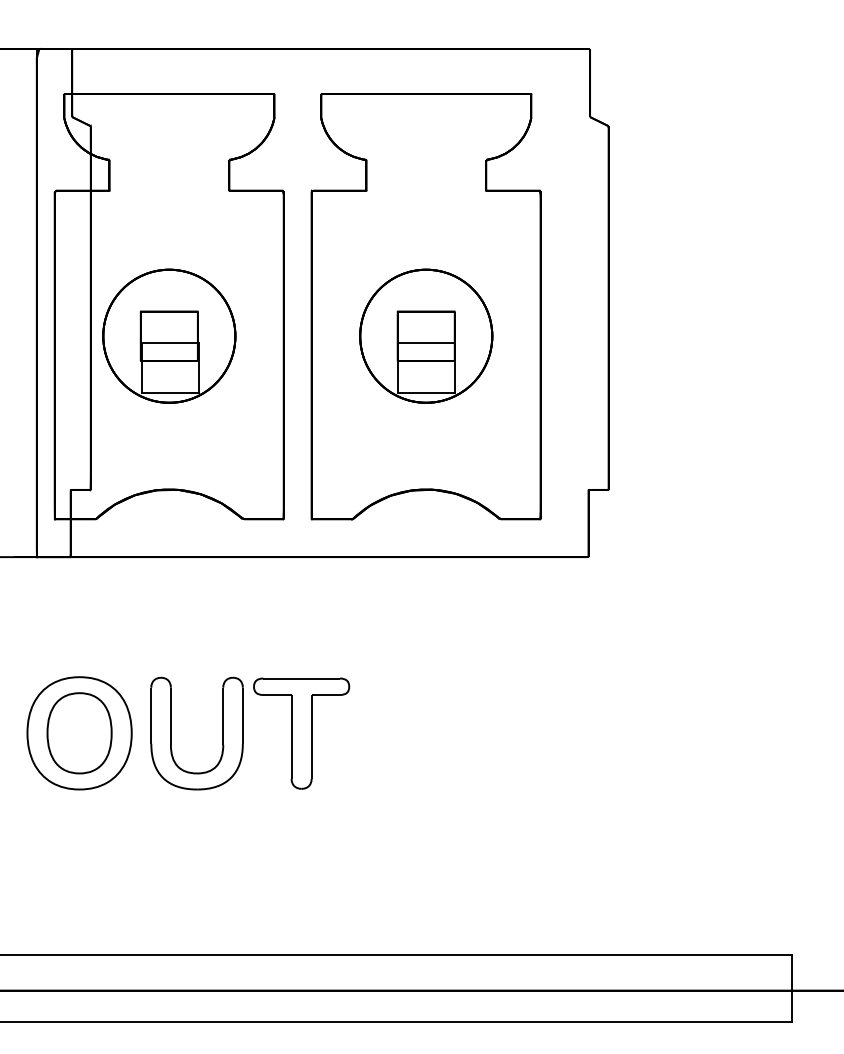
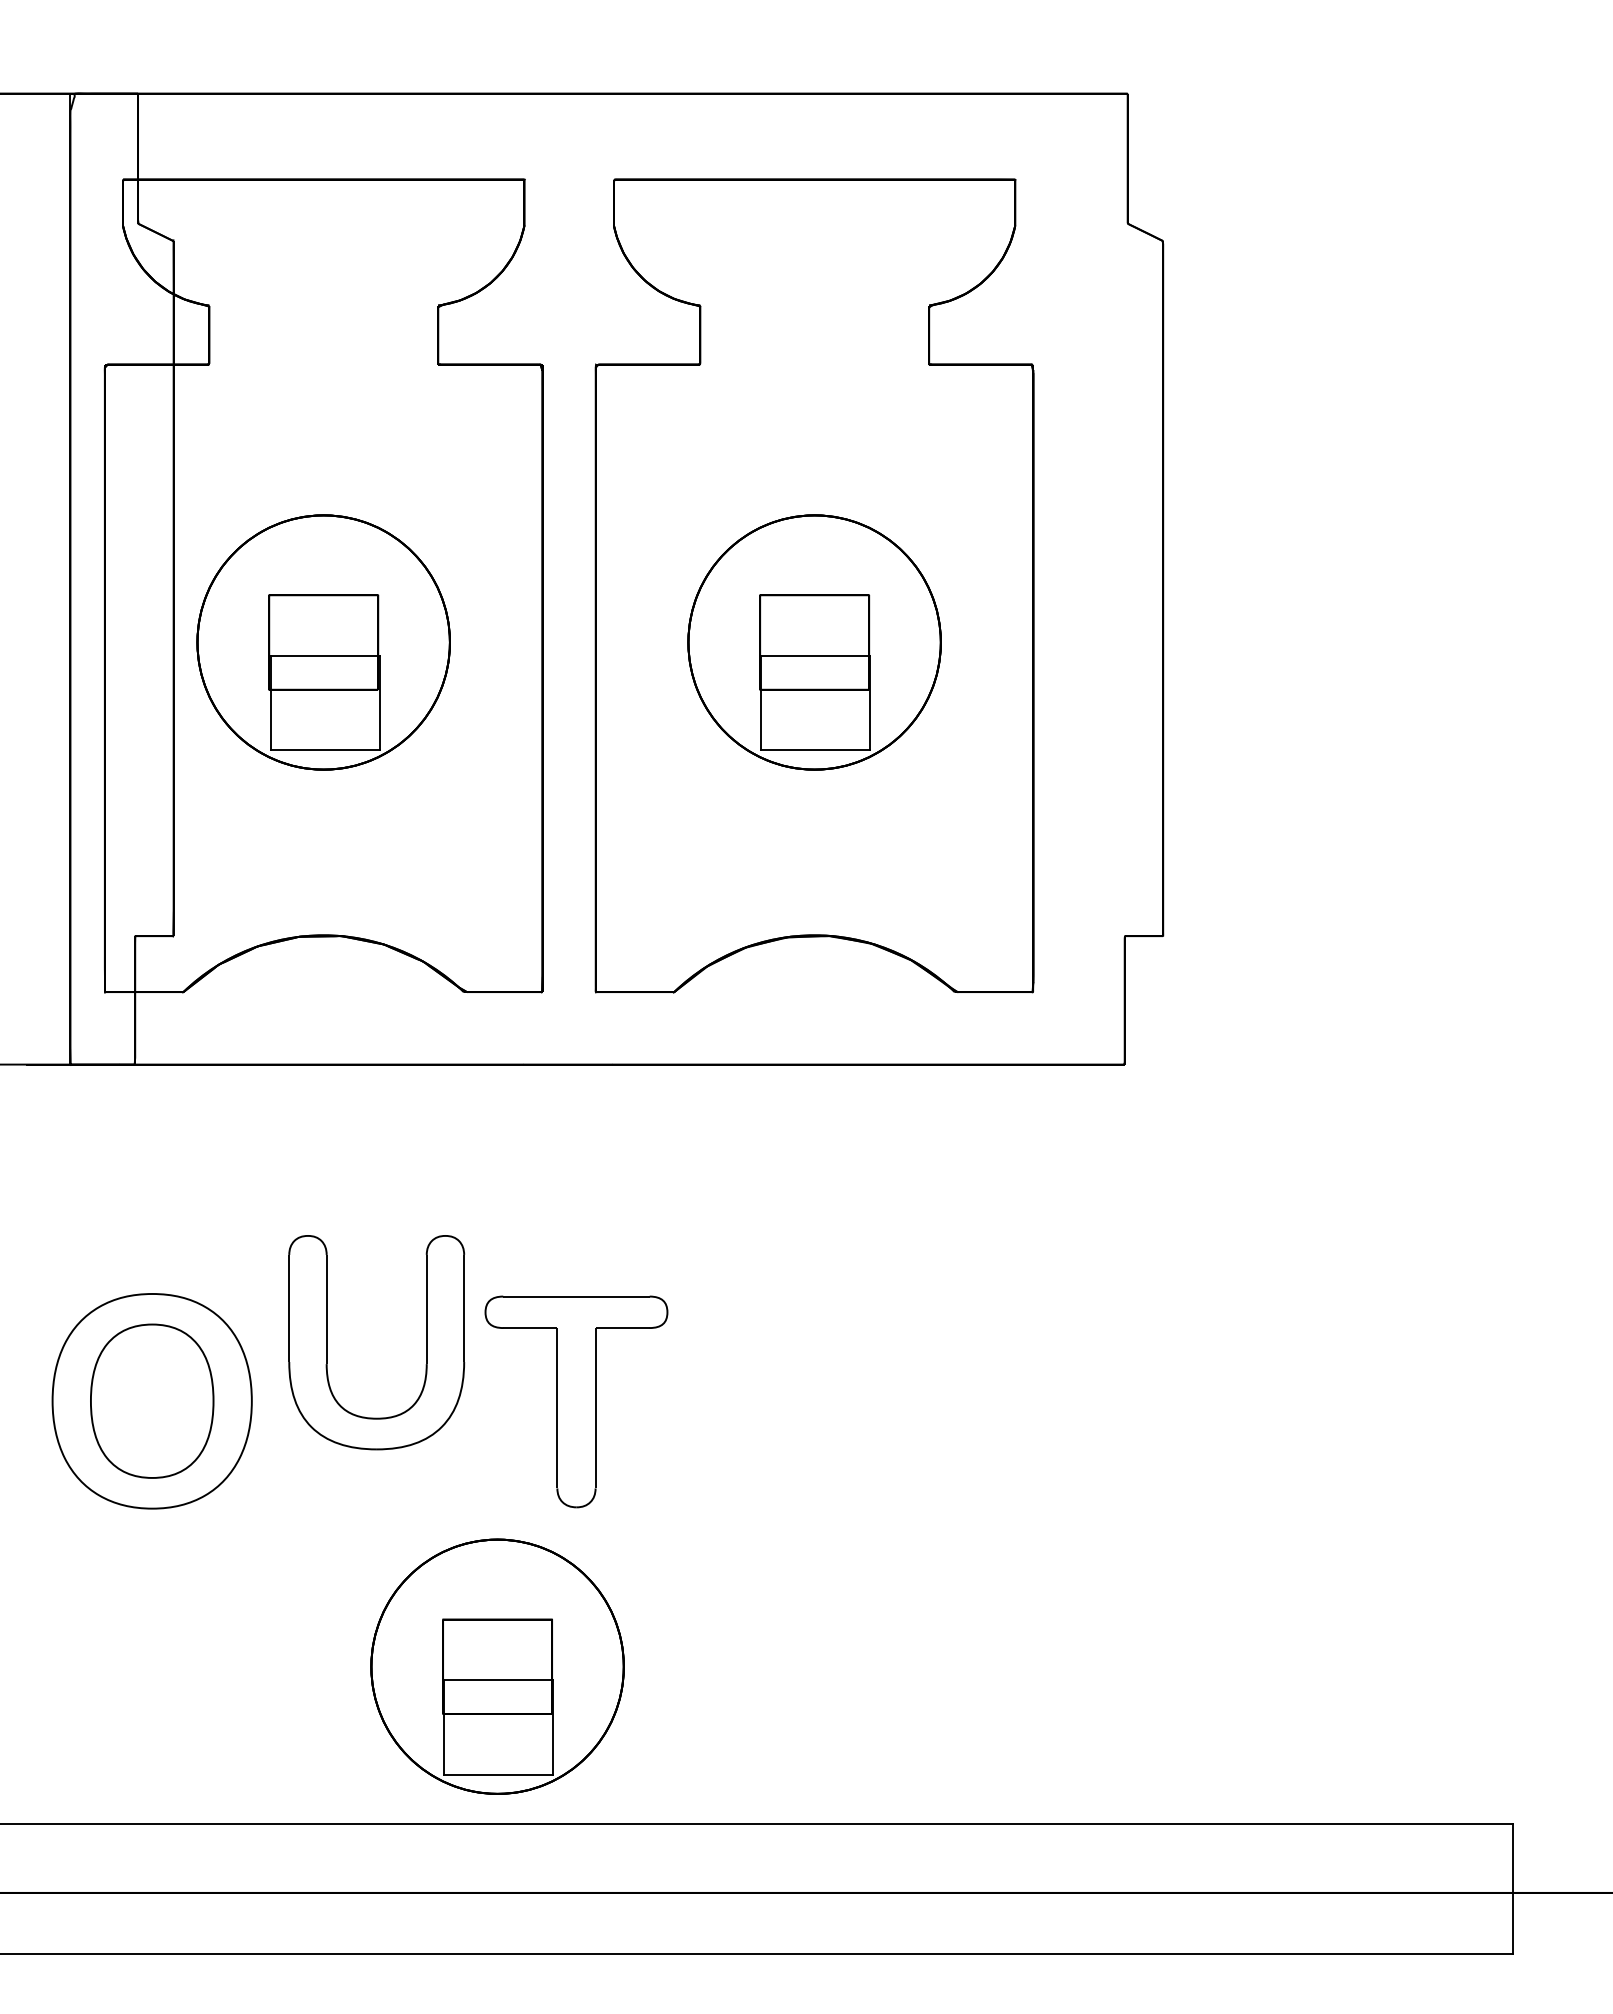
part: (171, 733) -> (327, 1342), moved
part: (260, 871) -> (497, 1665), added

